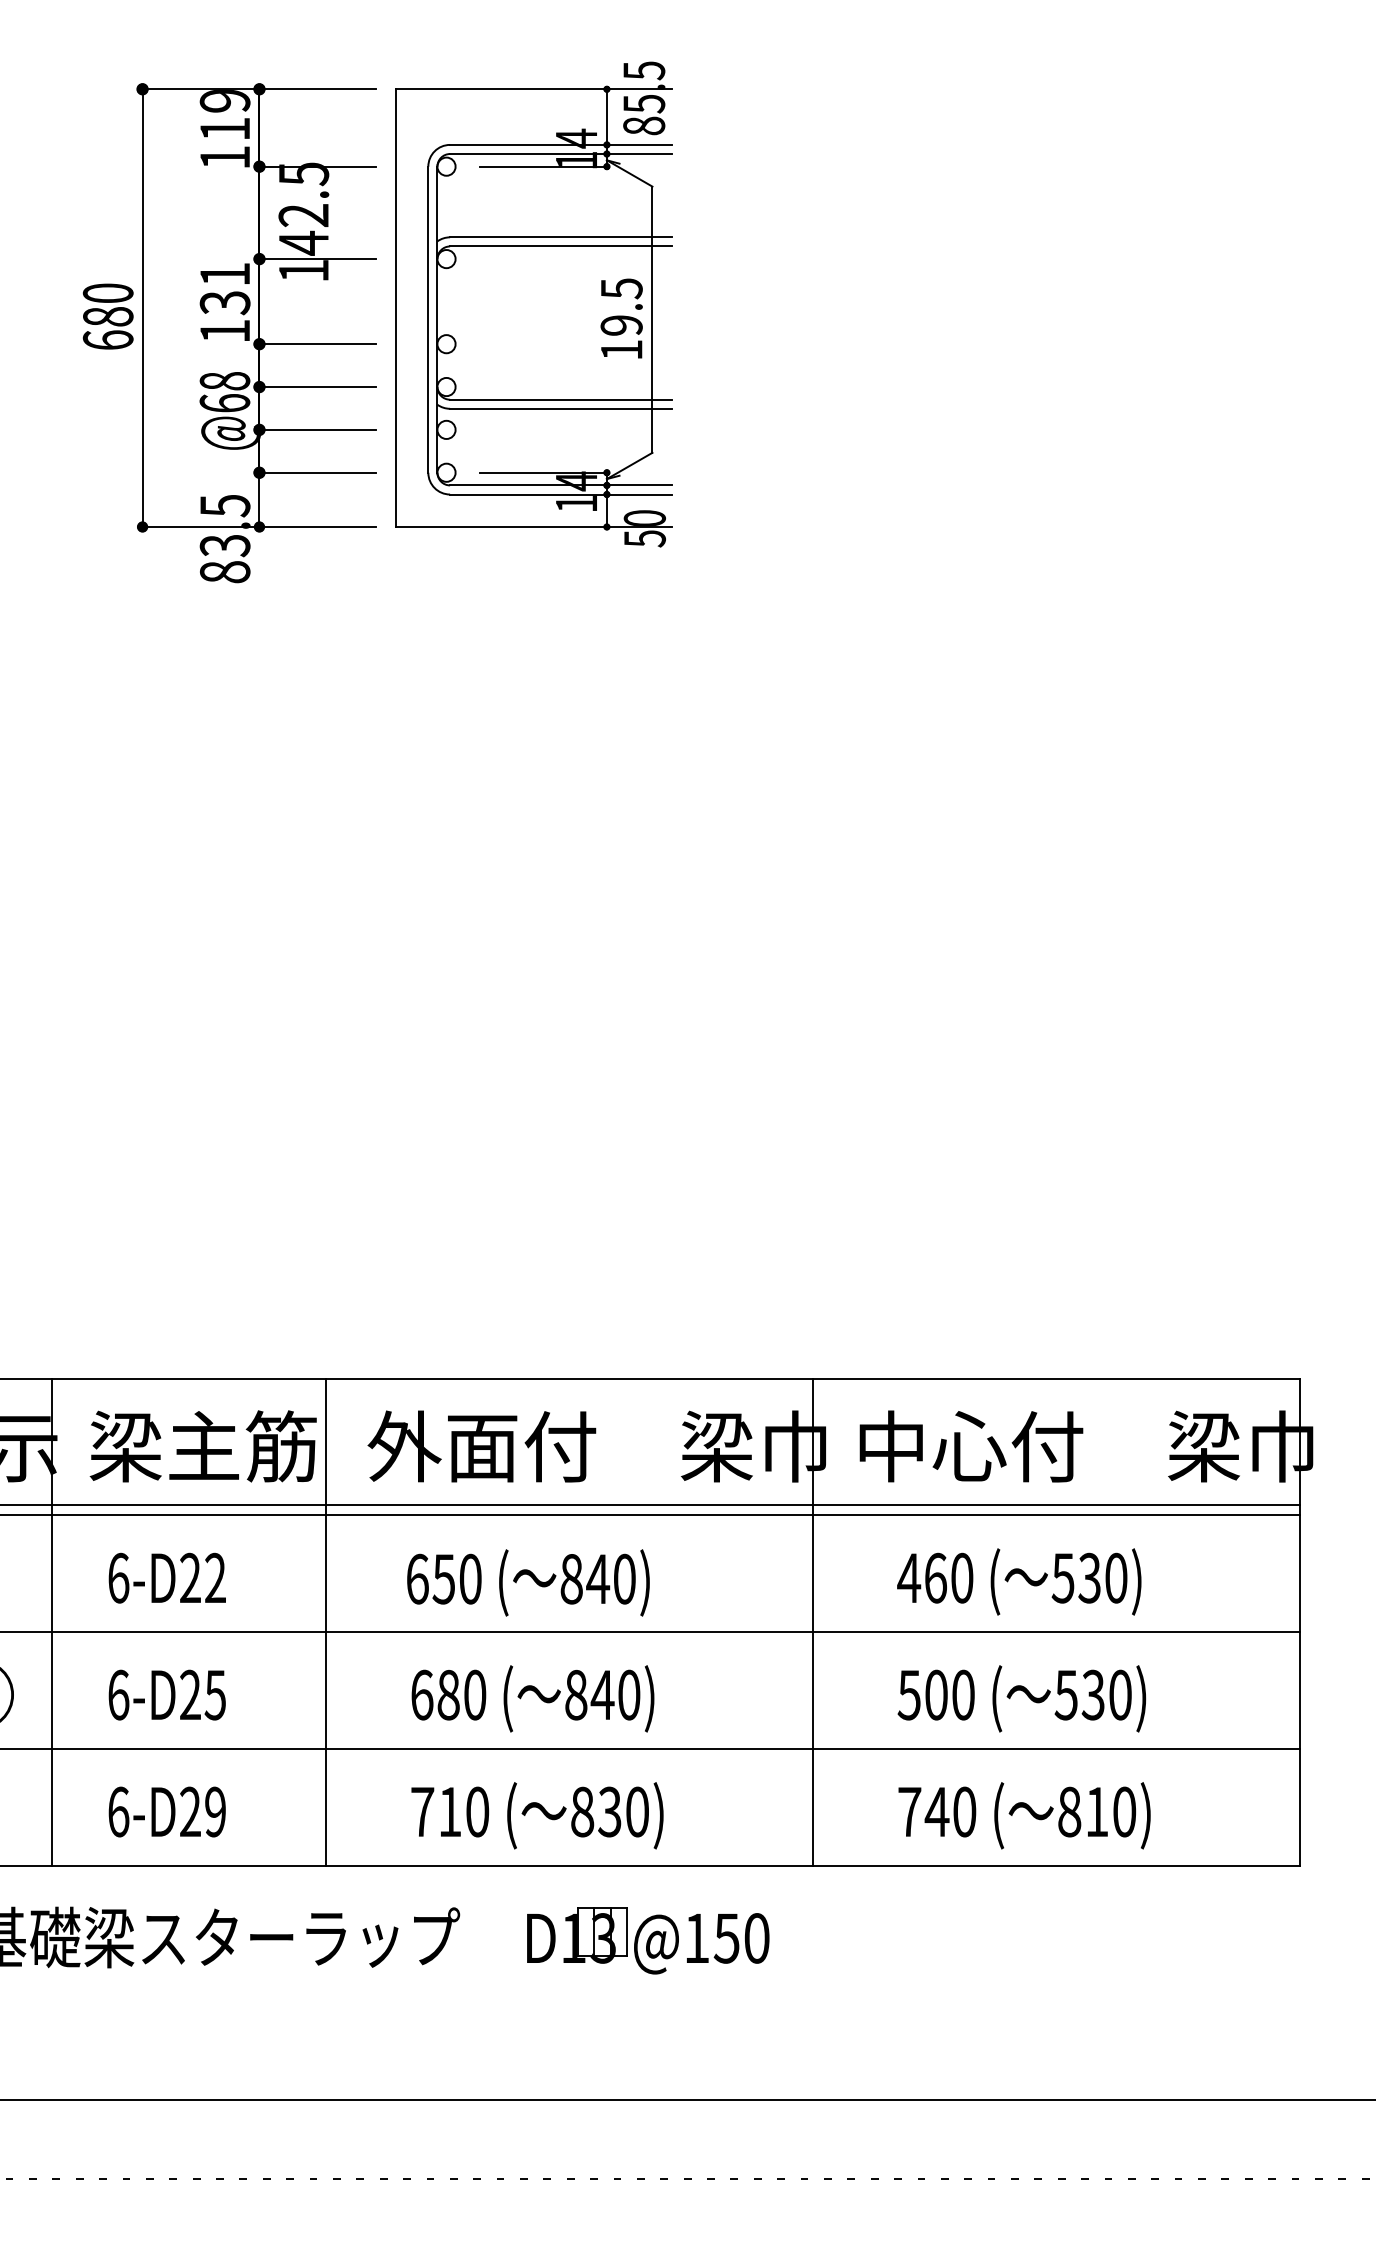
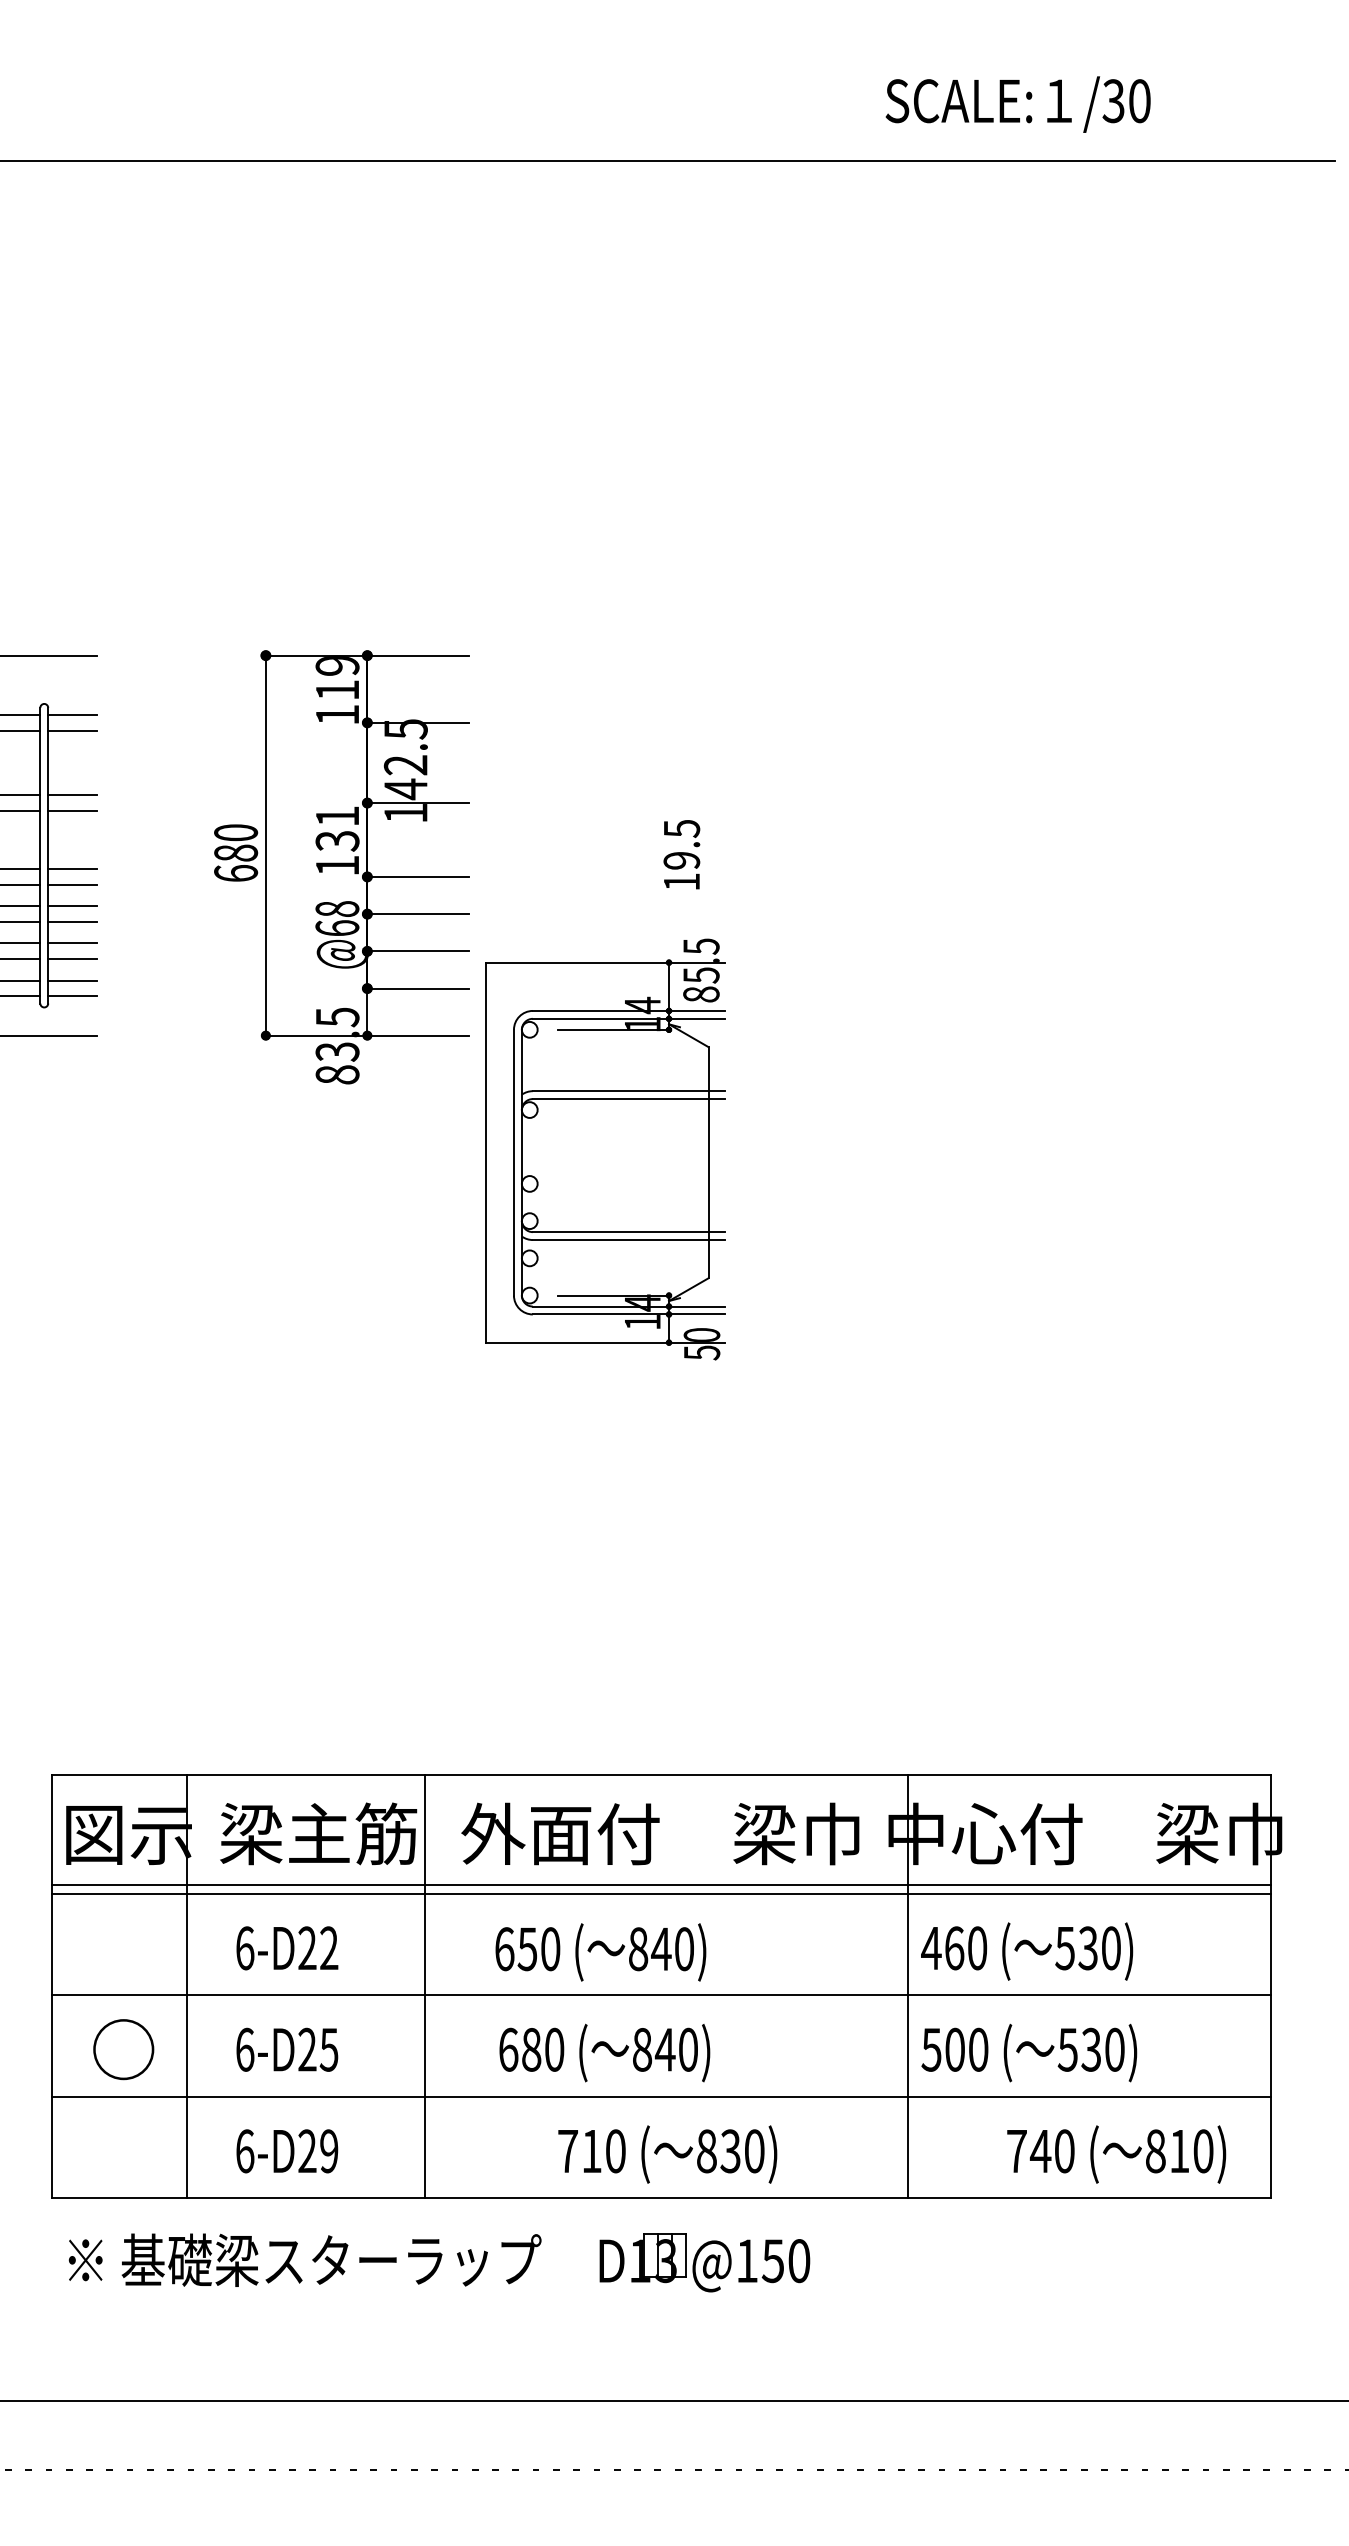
part: (533, 304) -> (605, 1149), moved
line: (813, 1622) -> (908, 1986), moved
text: (537, 1815) -> (667, 2154), moved
text: (1024, 1815) -> (1116, 2154), moved

